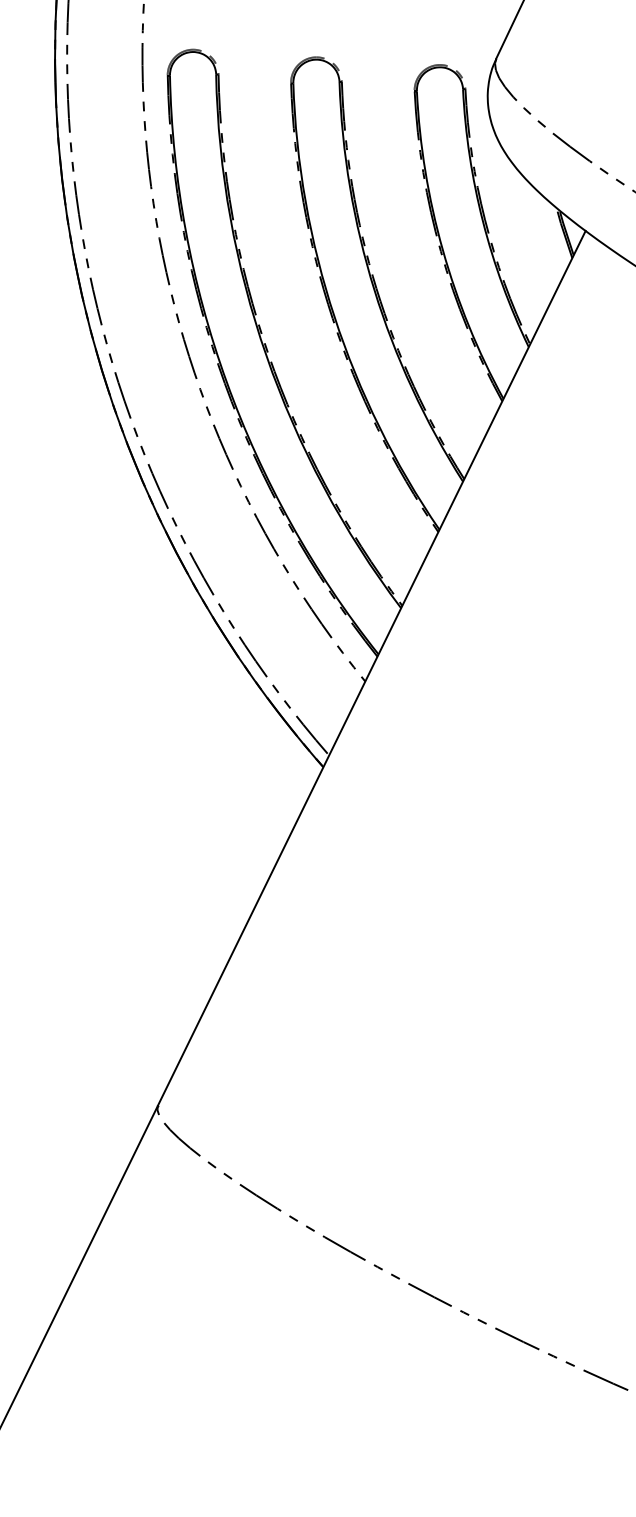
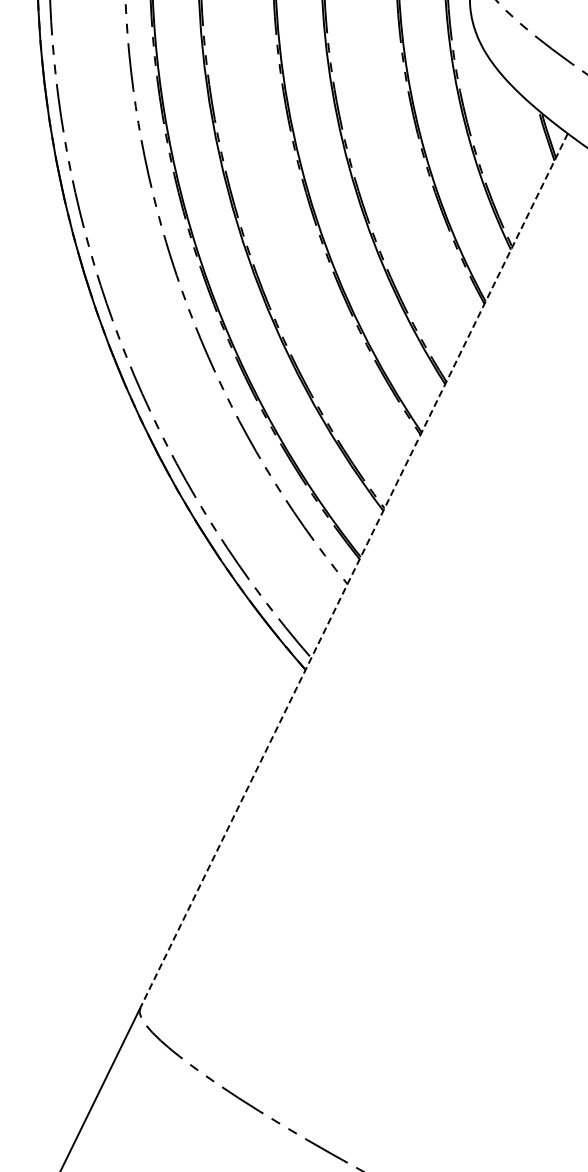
line: (371, 668) -> (353, 571), solid -> dashed

